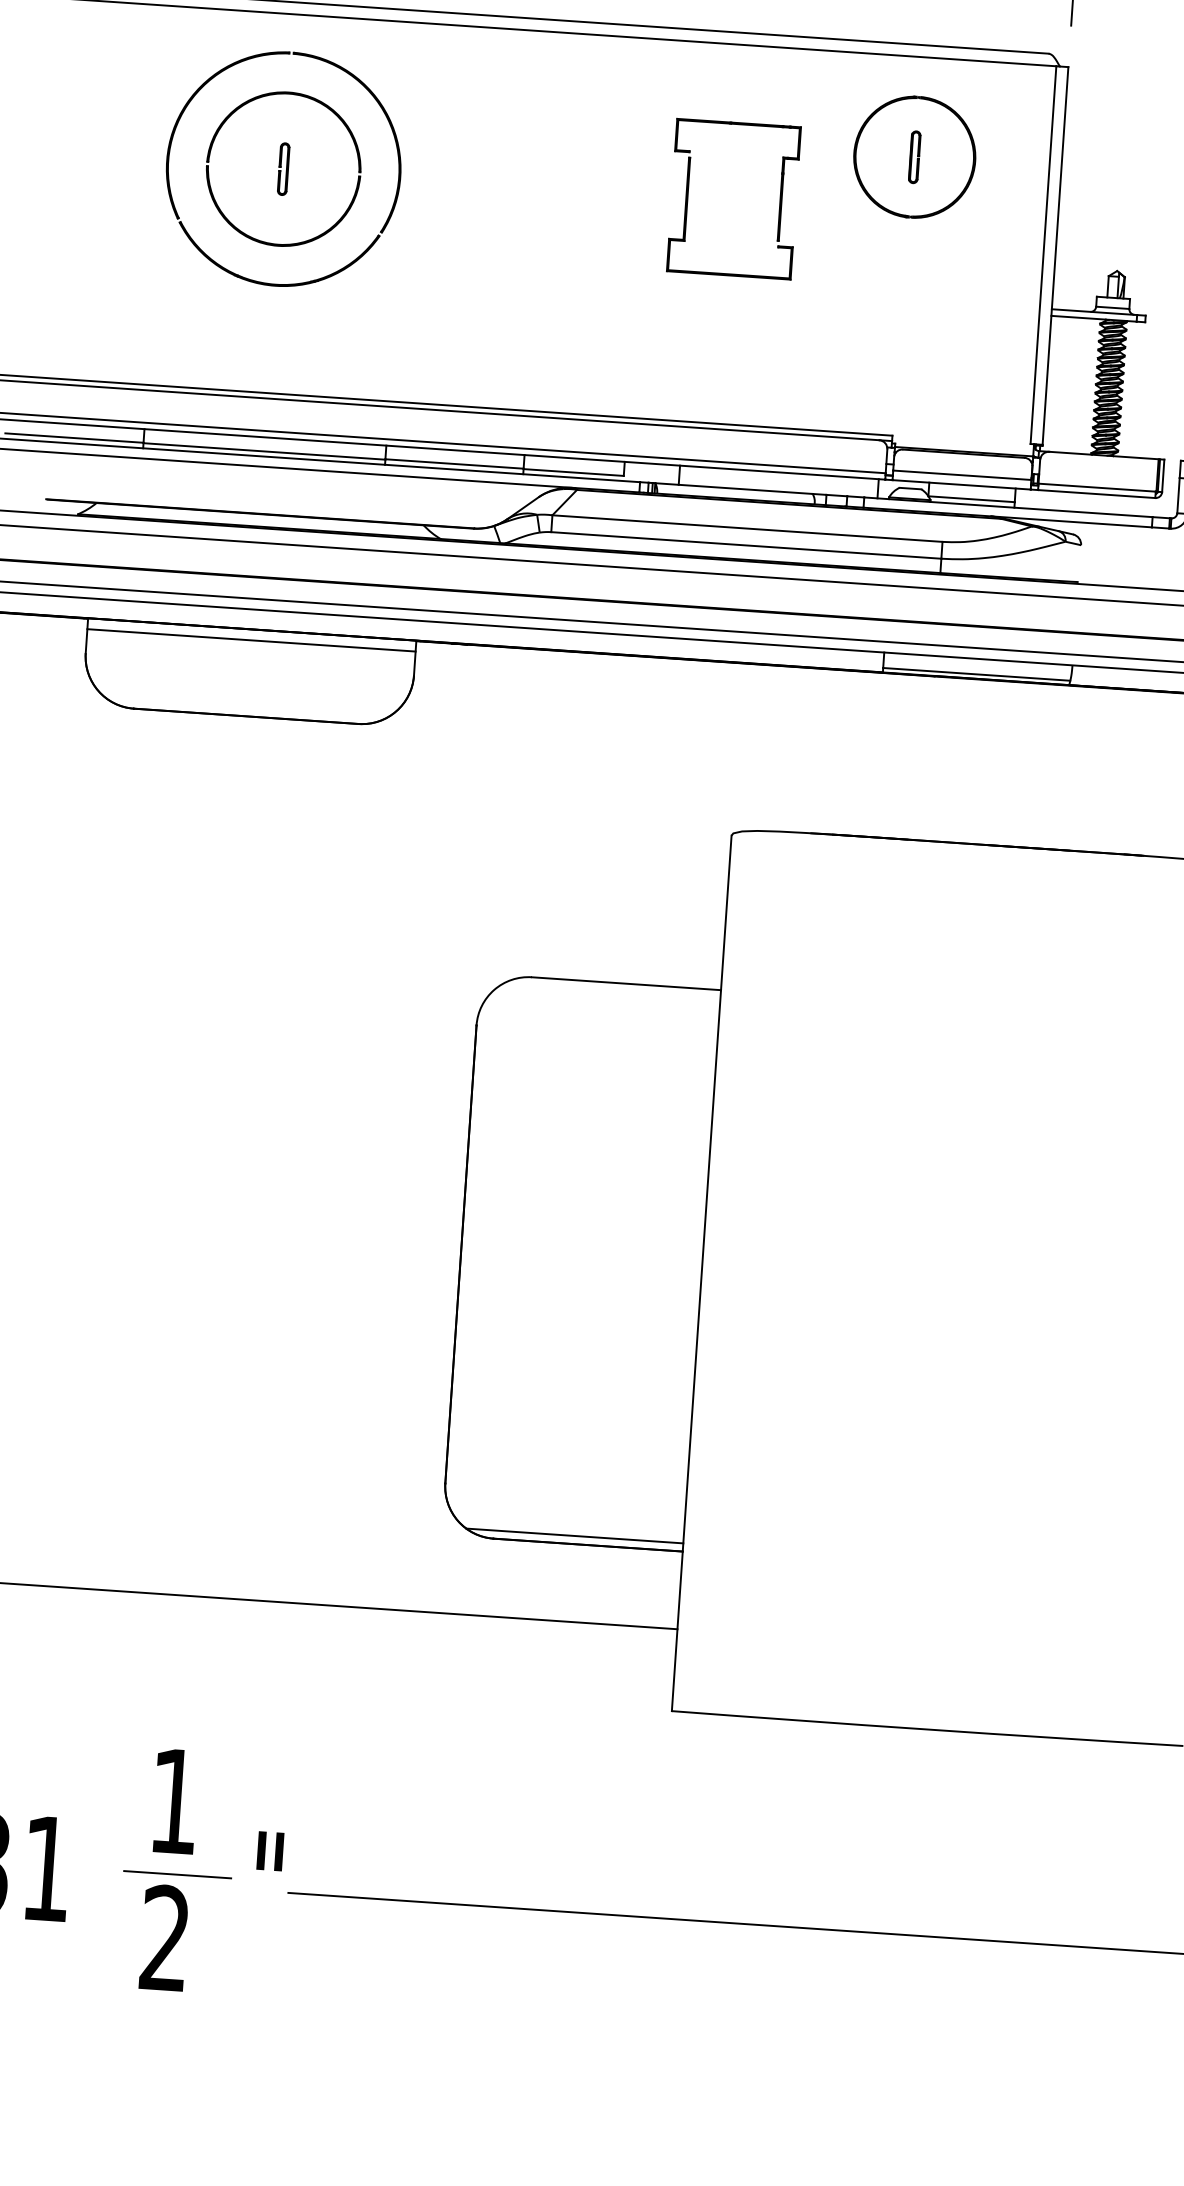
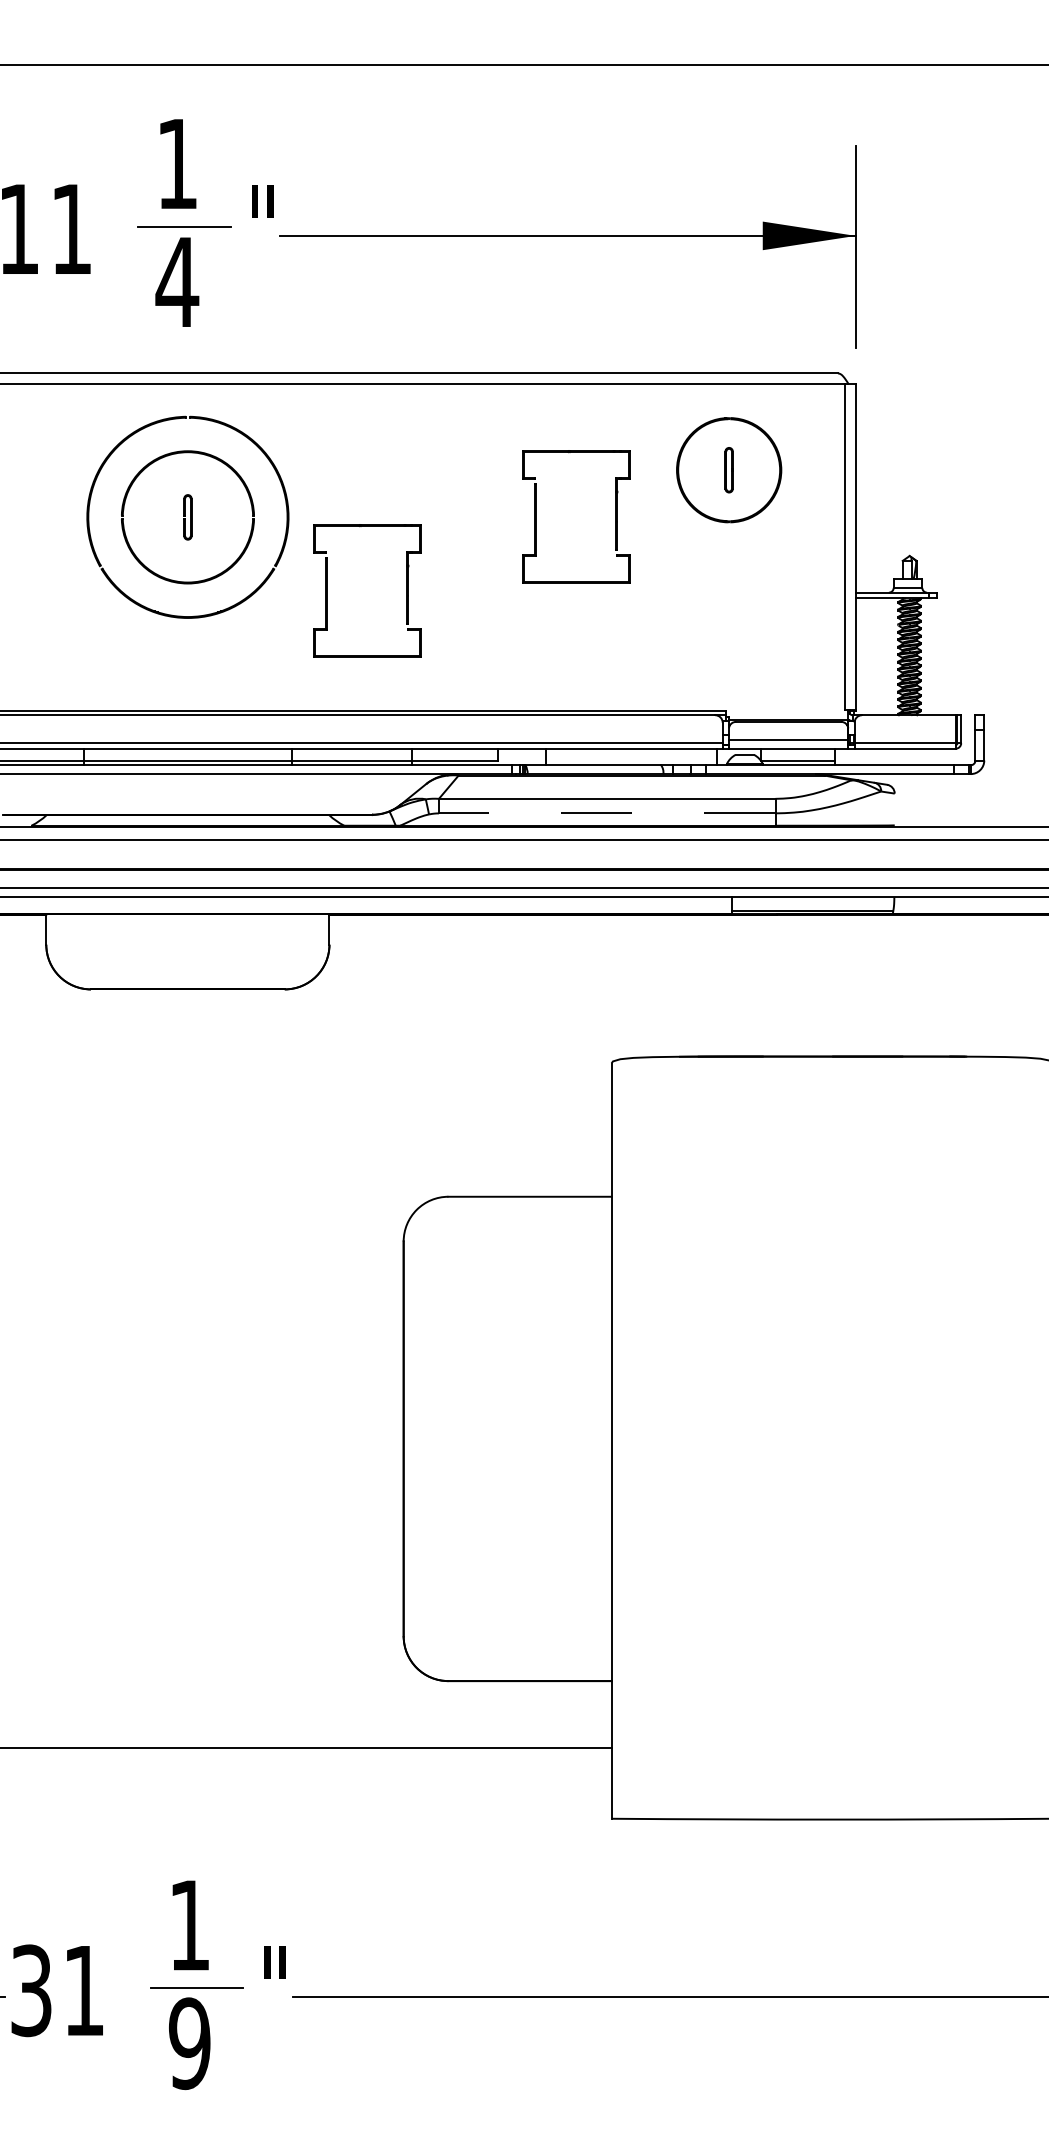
part: (531, 271) -> (406, 590), added
line: (745, 545) -> (606, 813), solid -> dashed
line: (251, 639) -> (187, 923), removed
line: (574, 1536) -> (517, 1674), removed
text: (164, 1938) -> (189, 2043), 2 -> 9

